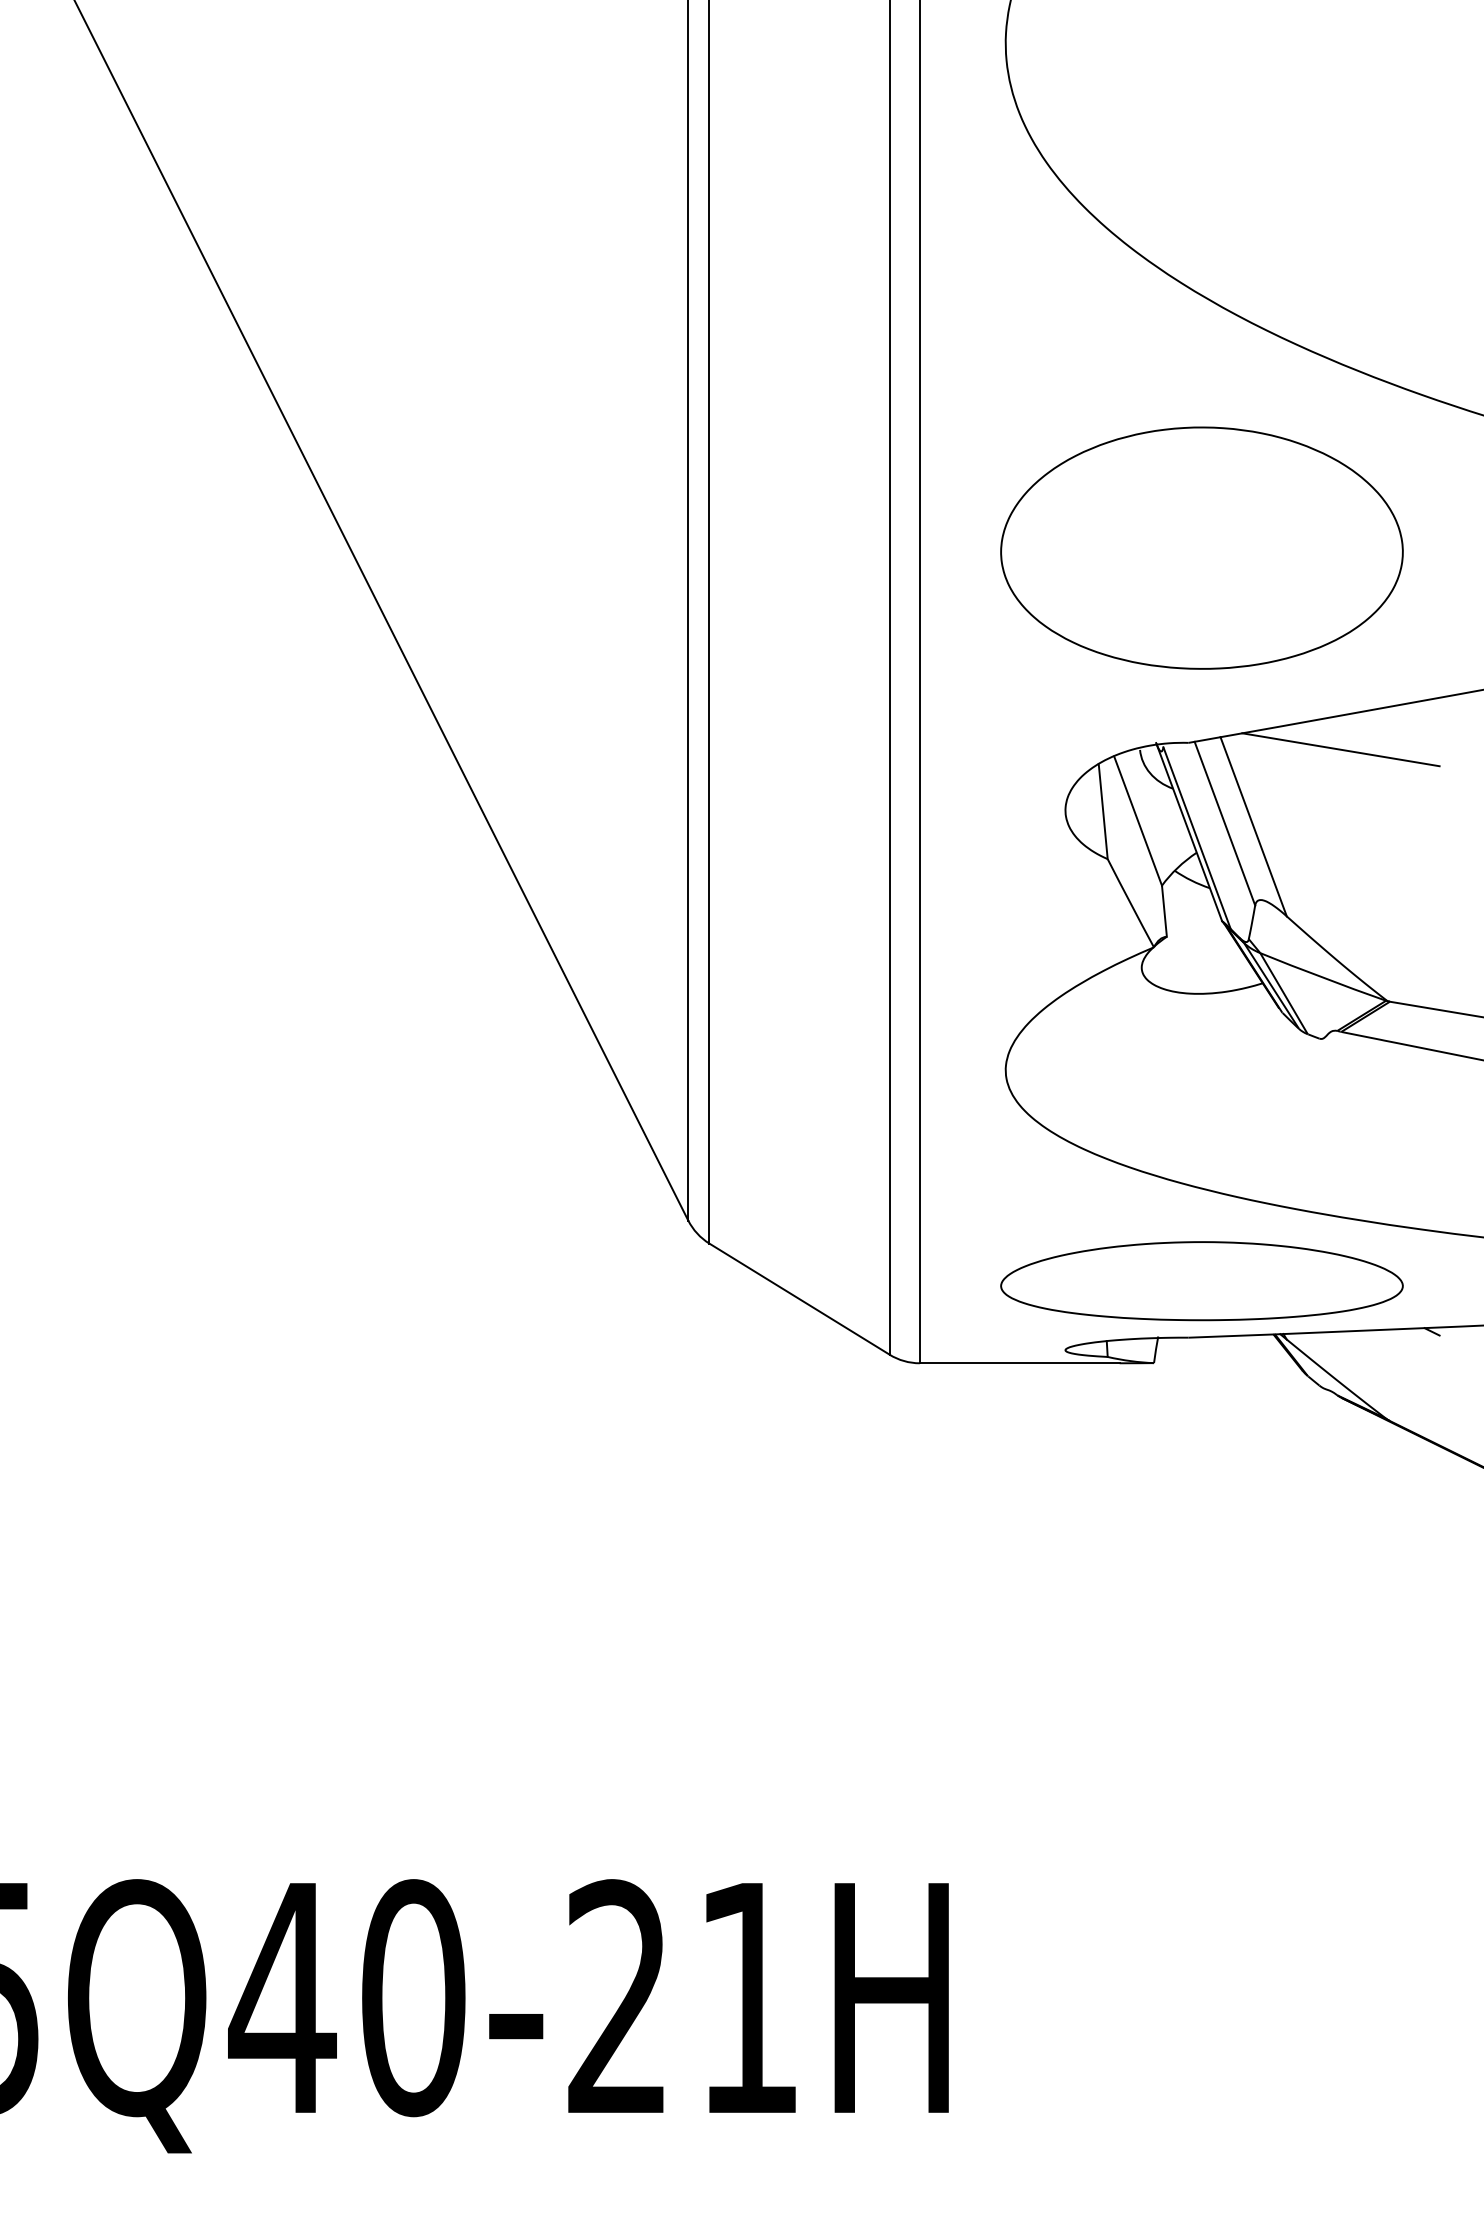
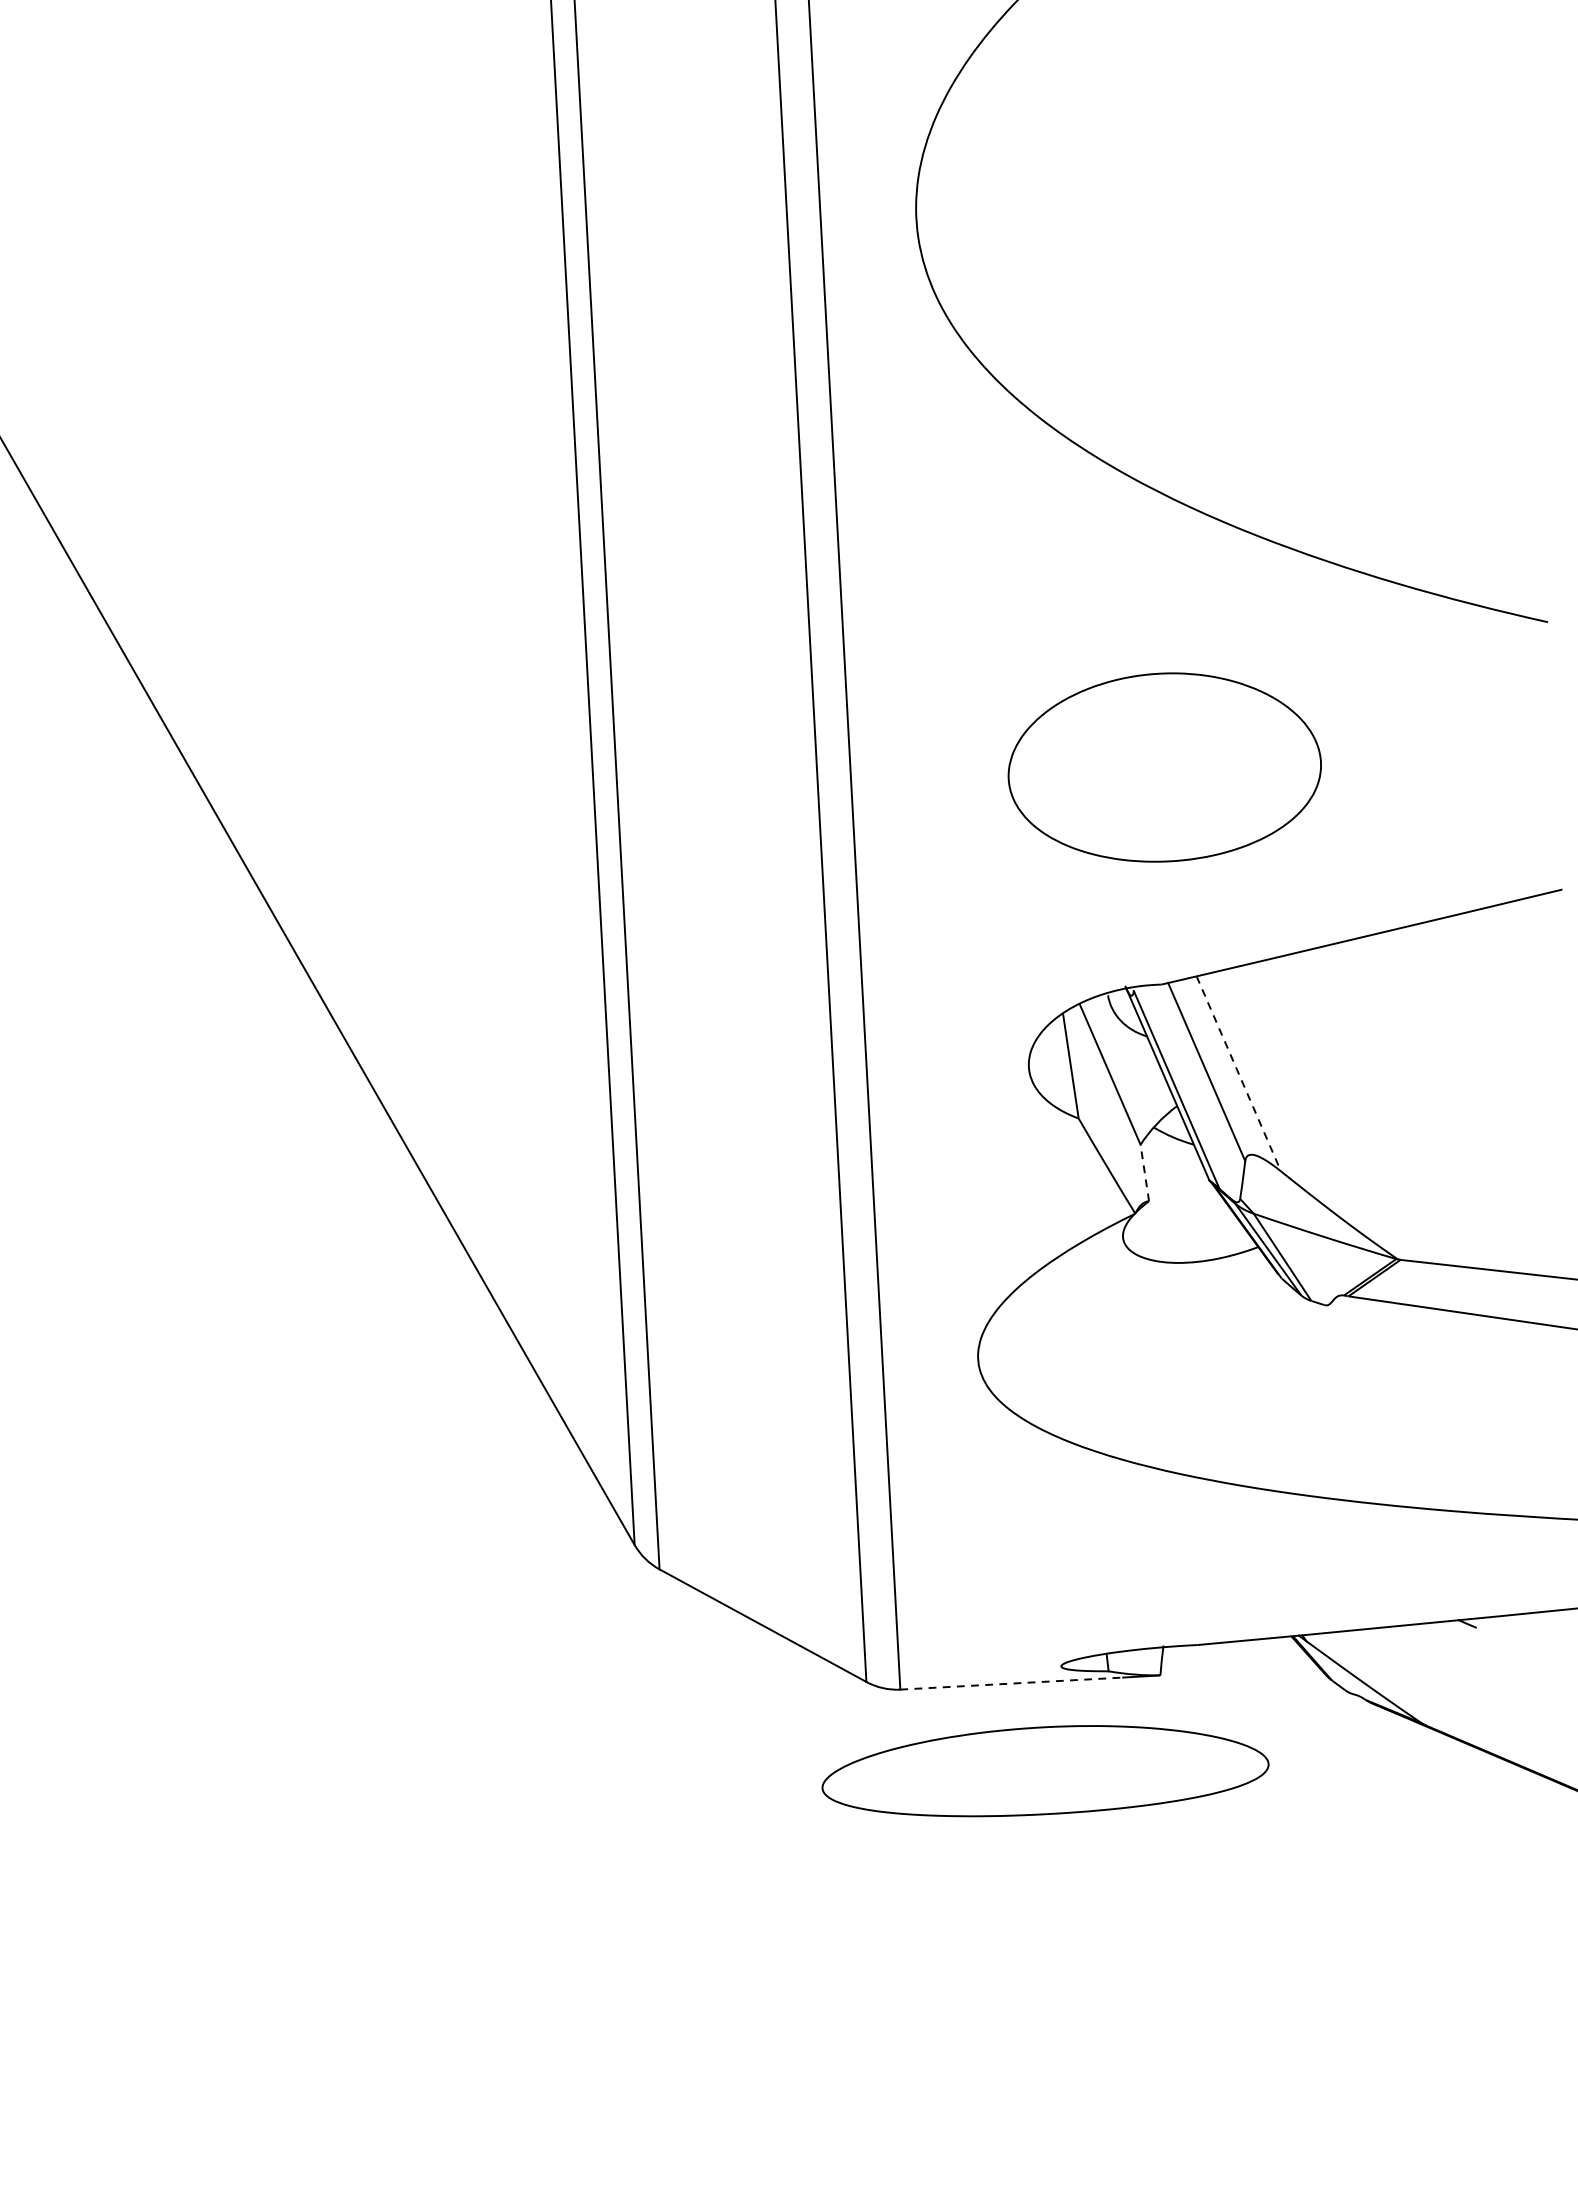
part: (1201, 547) -> (1164, 766), size x0.7
line: (1340, 749) -> (1330, 982), removed
line: (1253, 826) -> (1238, 1073), solid -> dashed
line: (1164, 911) -> (1144, 1173), solid -> dashed
part: (1201, 1281) -> (1044, 1771), moved
line: (1020, 1363) -> (1012, 1683), solid -> dashed

